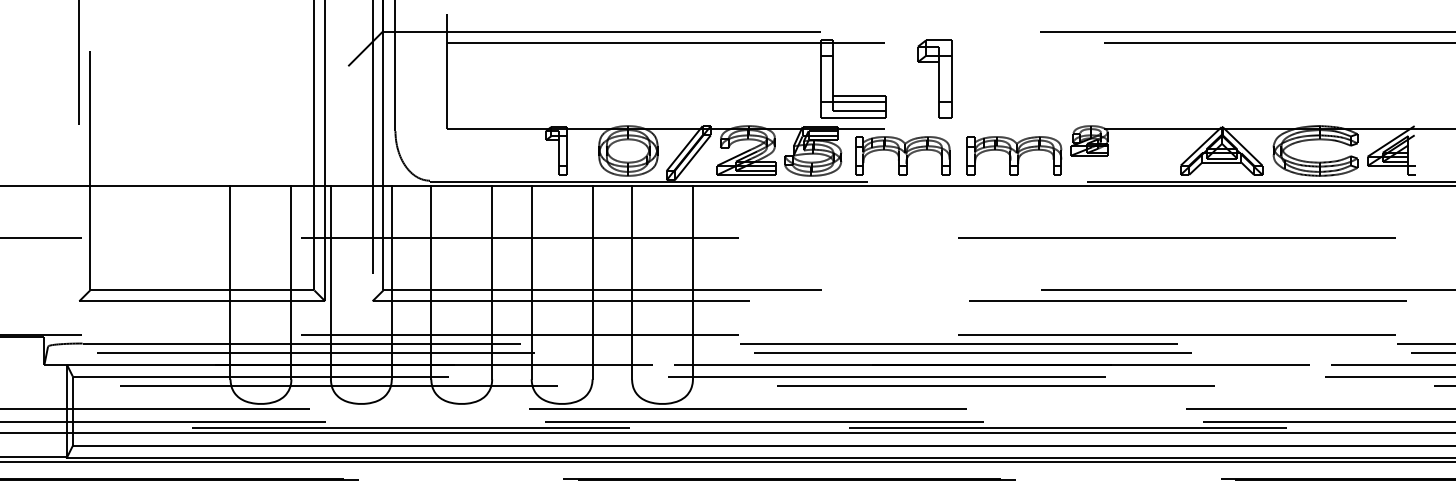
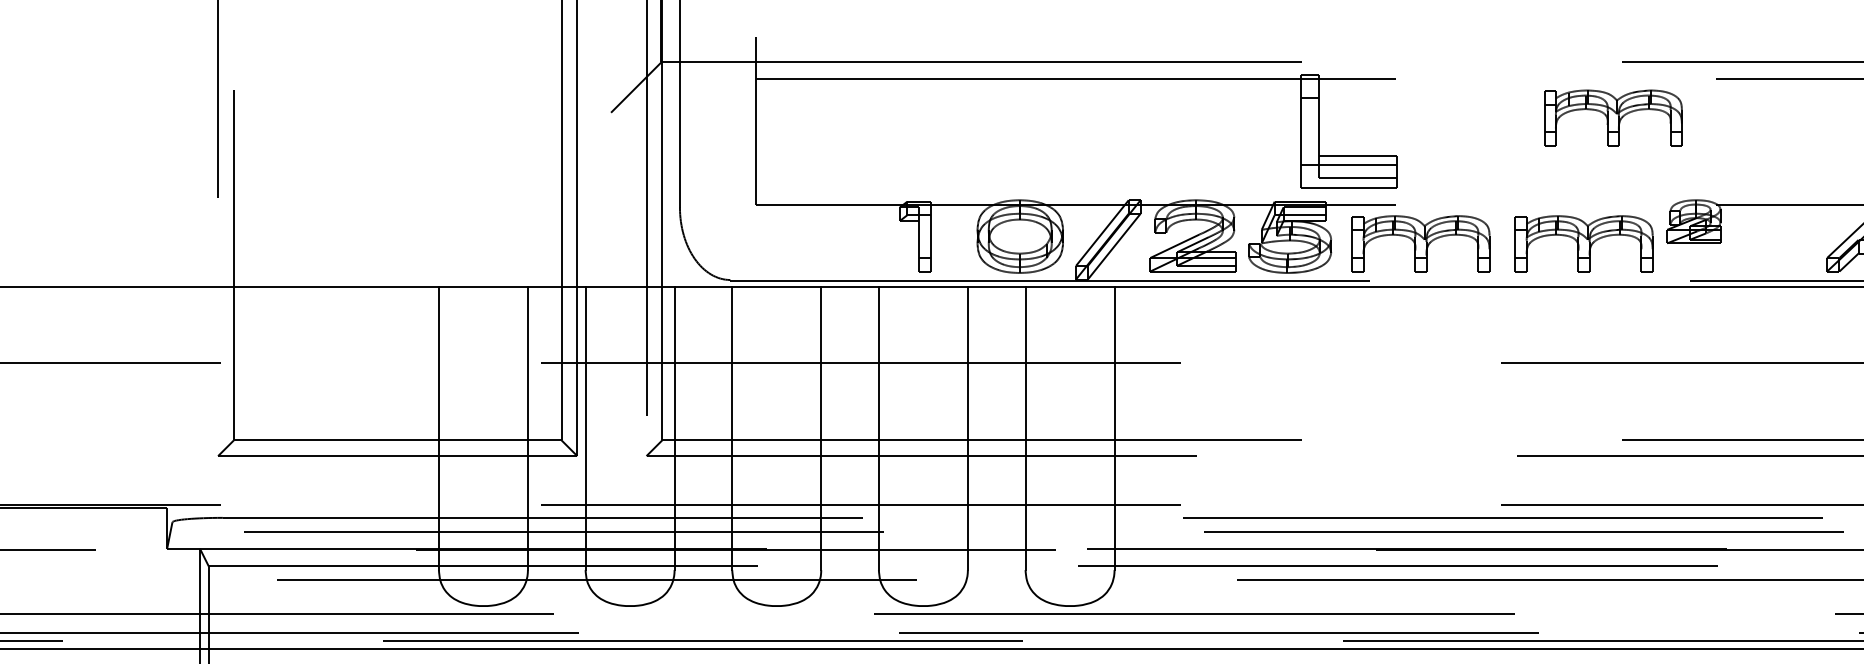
part: (1034, 69) -> (1613, 117), added
part: (934, 78) -> (1467, 130), removed

